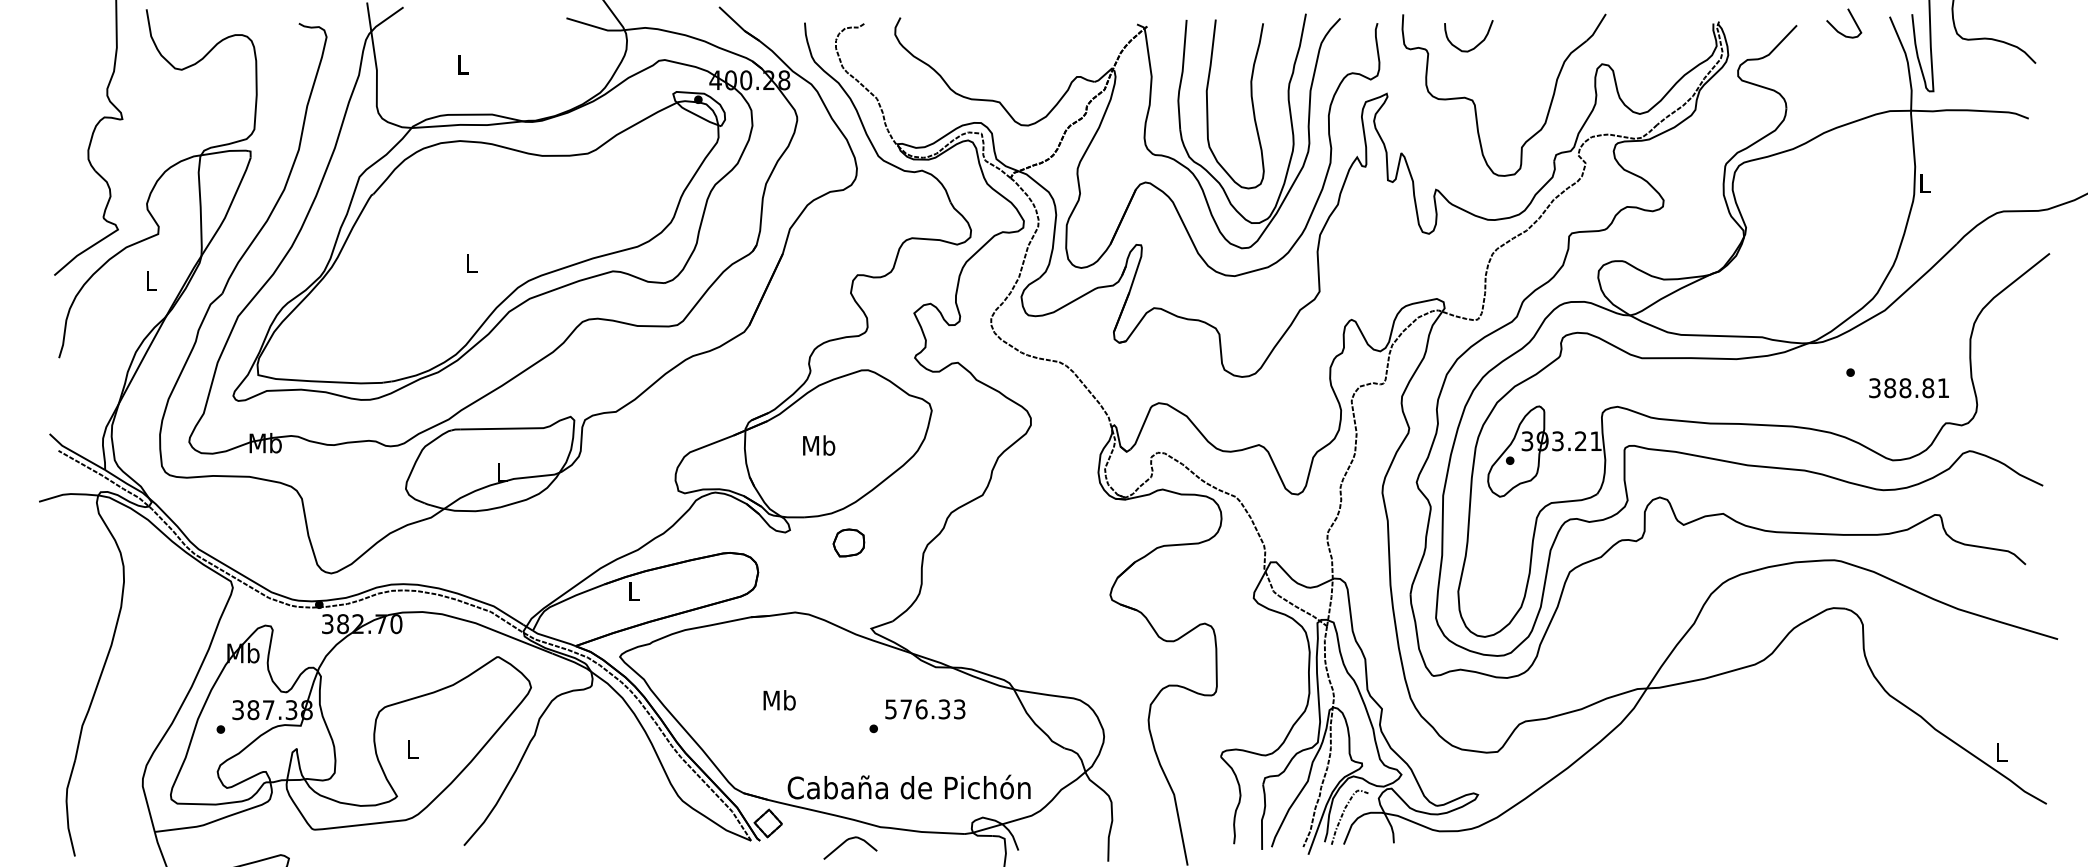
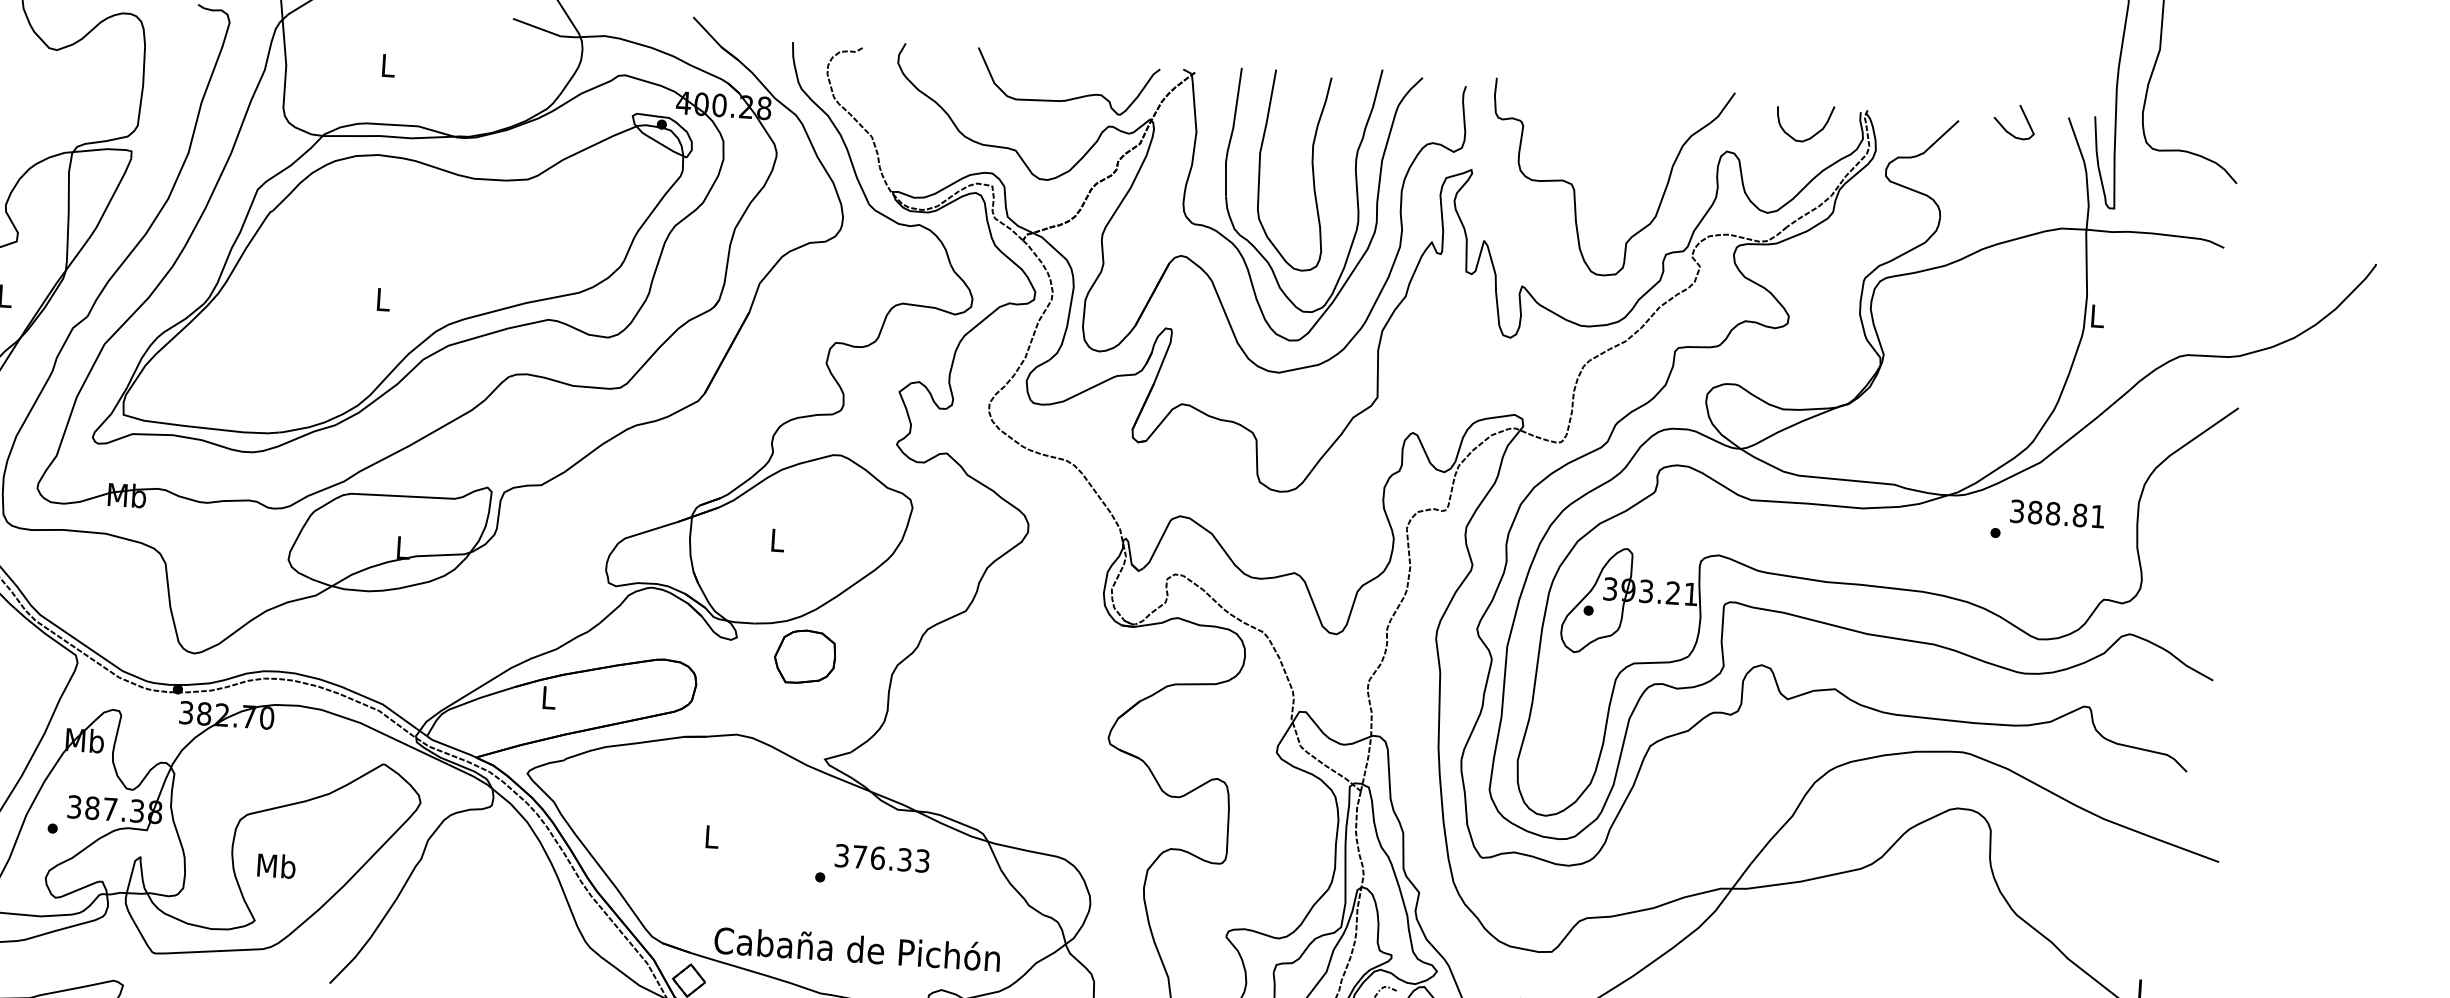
curve: (1474, 46) -> (1810, 136), moved
curve: (1044, 54) -> (1072, 97), added
text: (1908, 388) -> (2056, 514), moved
text: (819, 445) -> (777, 540), Mb -> L
part: (848, 542) -> (804, 656), size x1.67
text: (779, 700) -> (711, 836), Mb -> L
text: (890, 708) -> (841, 854), 576.33 -> 376.33
text: (412, 748) -> (276, 865), L -> Mb

